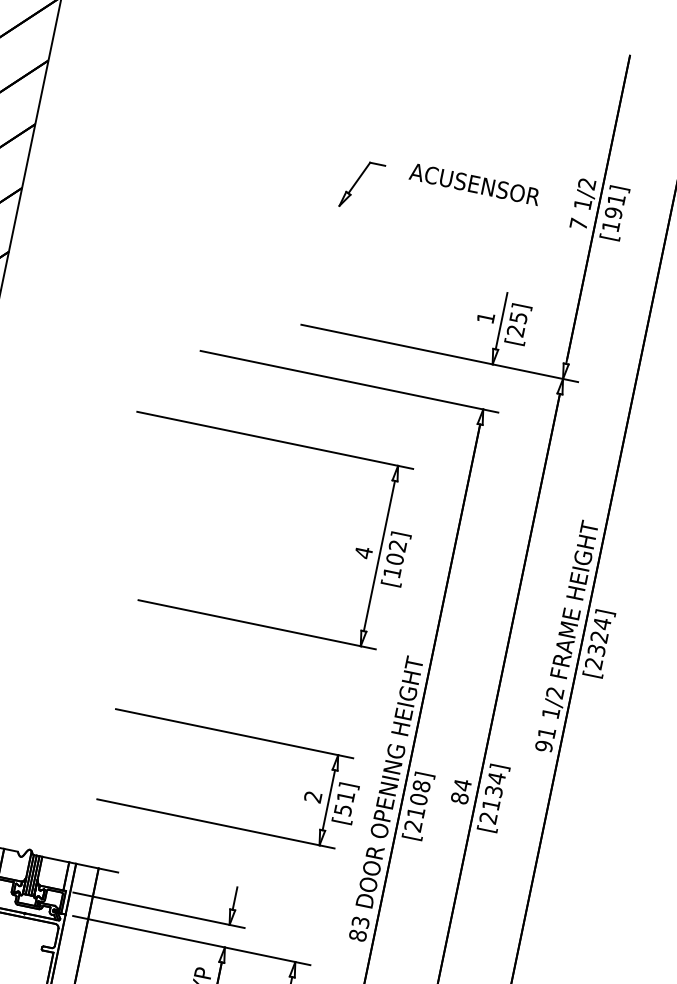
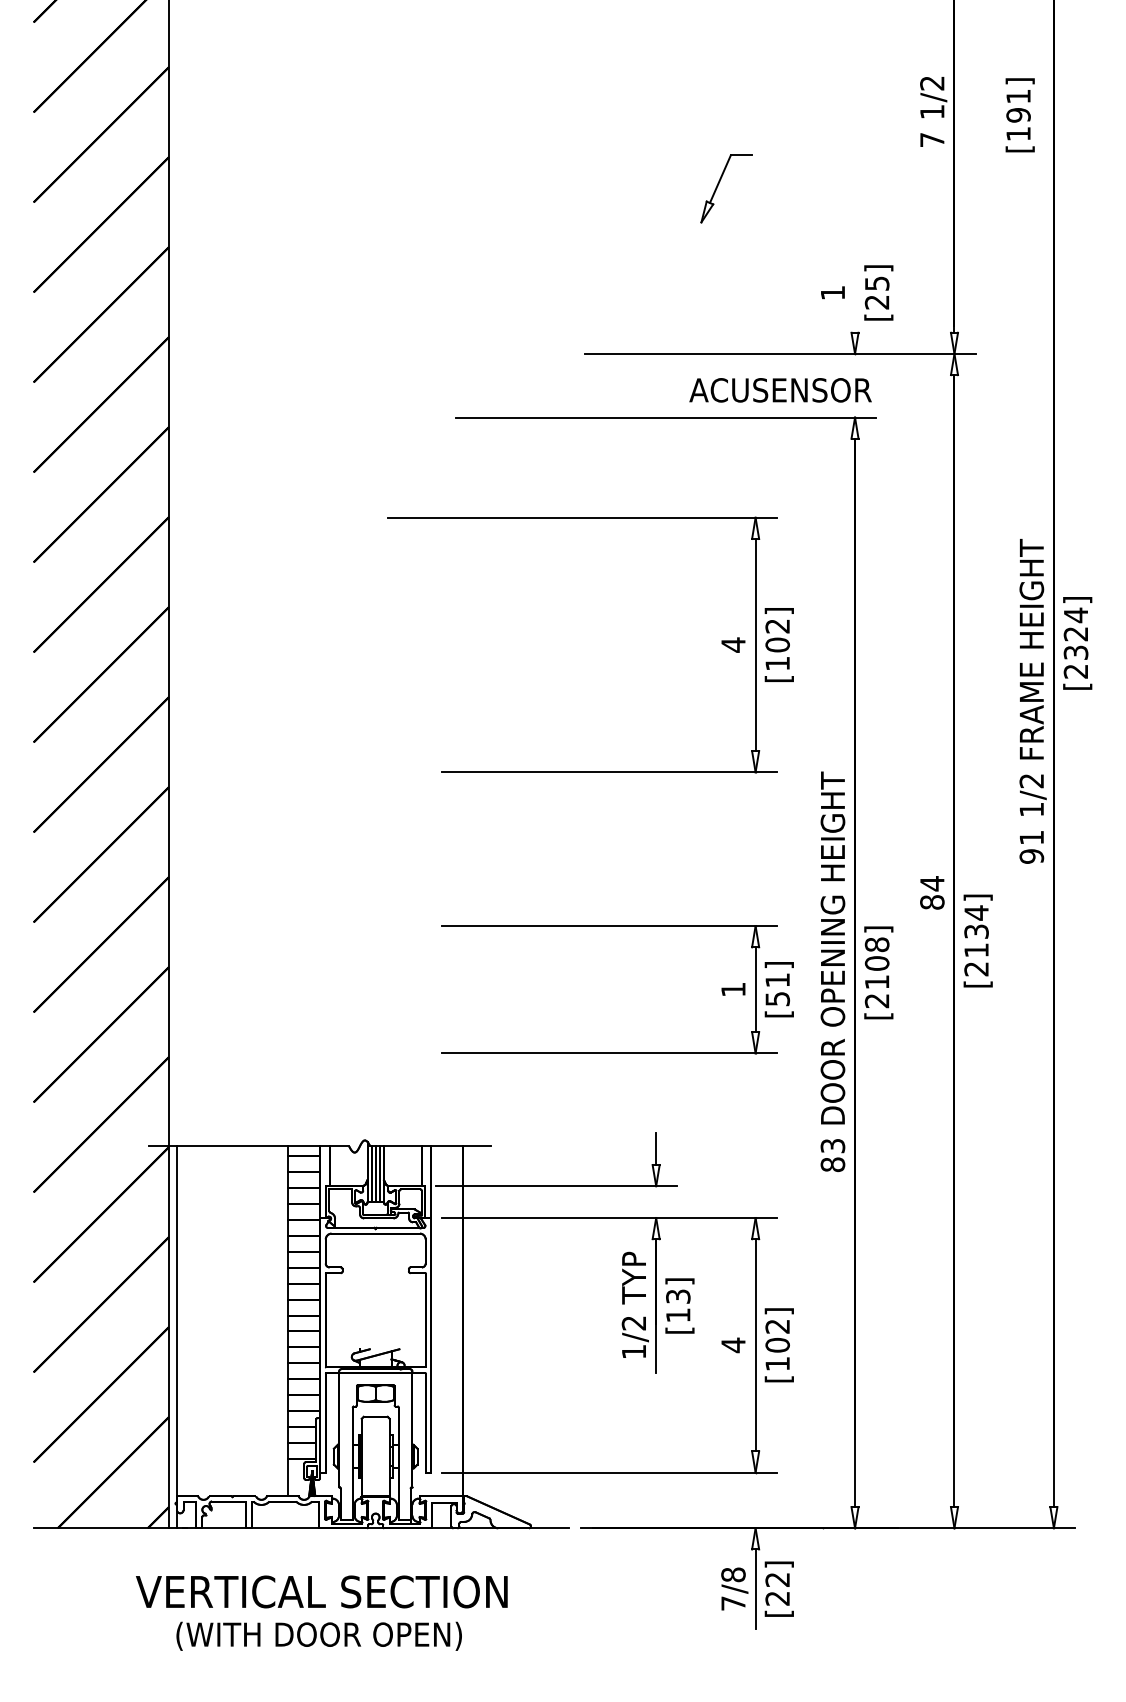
part: (357, 181) -> (719, 184), moved
text: (474, 184) -> (780, 390), moved
text: (614, 213) -> (1019, 115), moved
line: (501, 320) -> (855, 292), removed
text: (599, 643) -> (1077, 643), moved
text: (461, 791) -> (932, 892), moved
text: (313, 796) -> (733, 989), 2 -> 1

